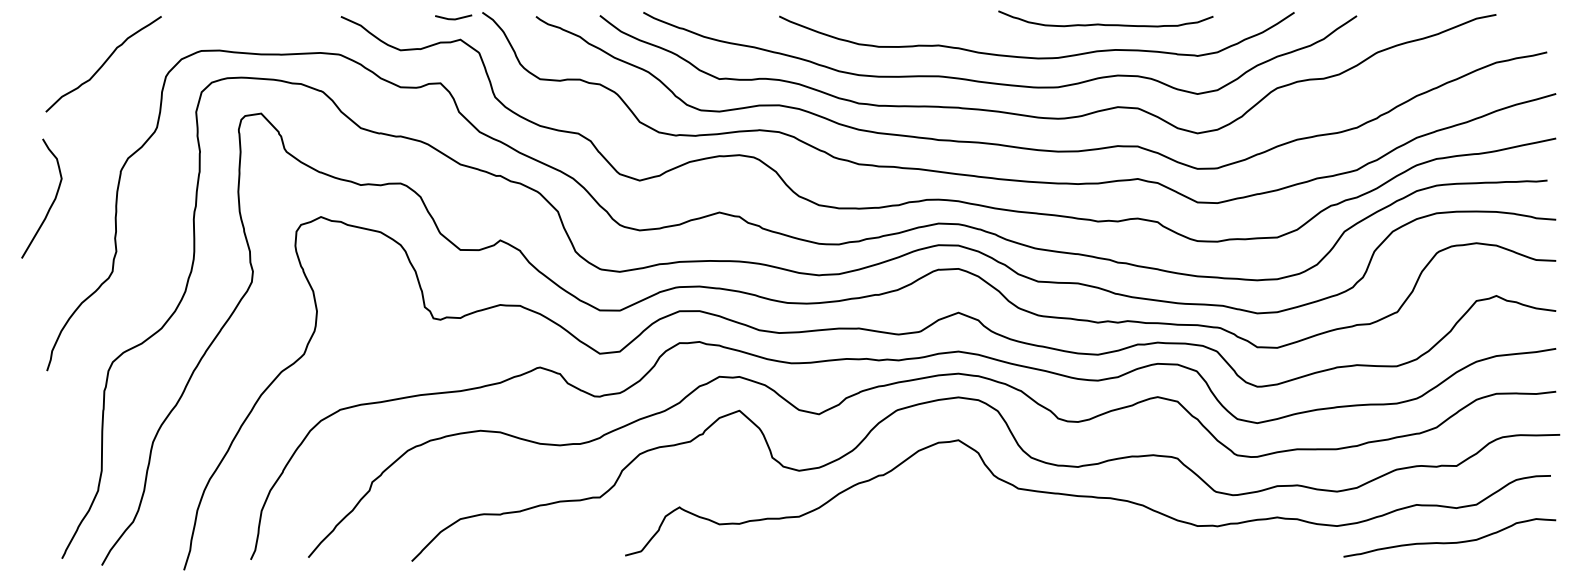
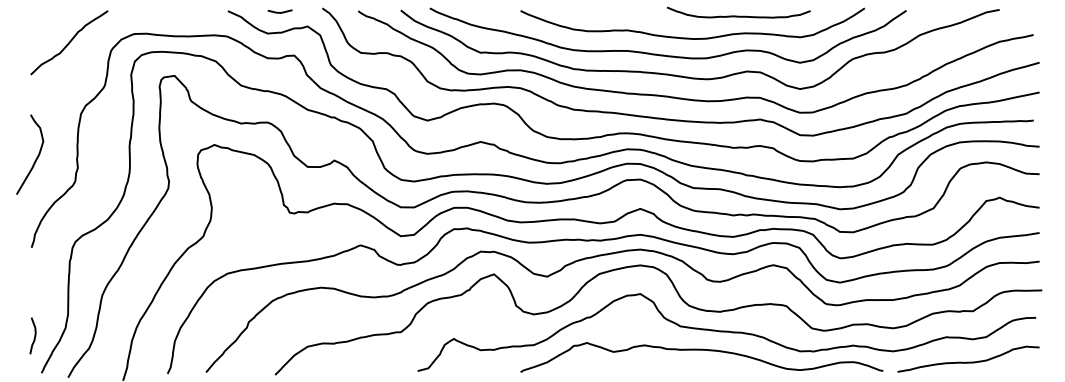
line: (452, 18) -> (279, 12), moved
curve: (51, 202) -> (36, 157), moved
curve: (51, 502) -> (34, 335), added
curve: (1050, 524) -> (701, 350), added

